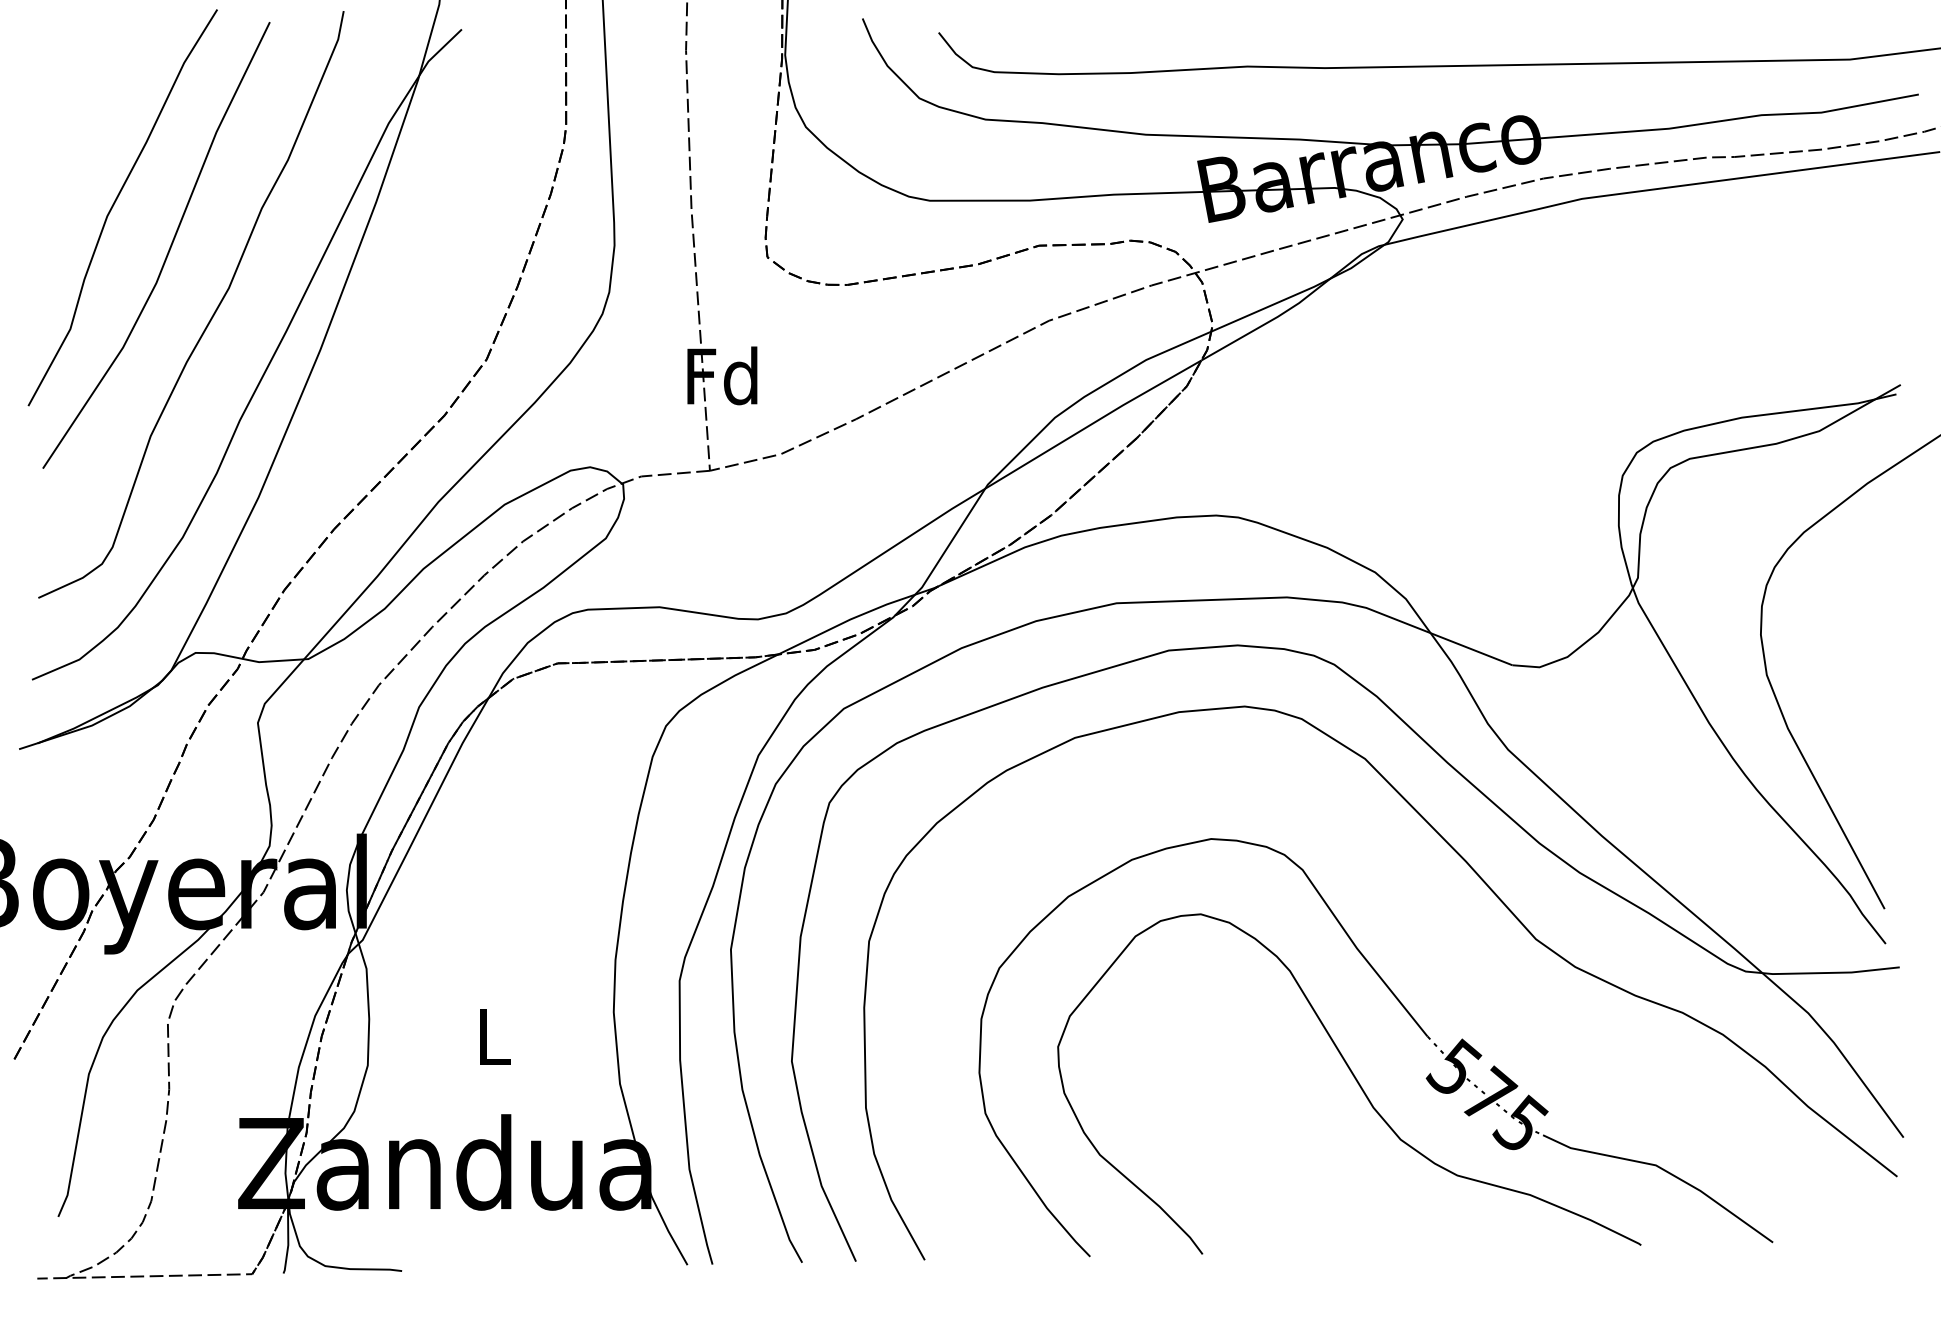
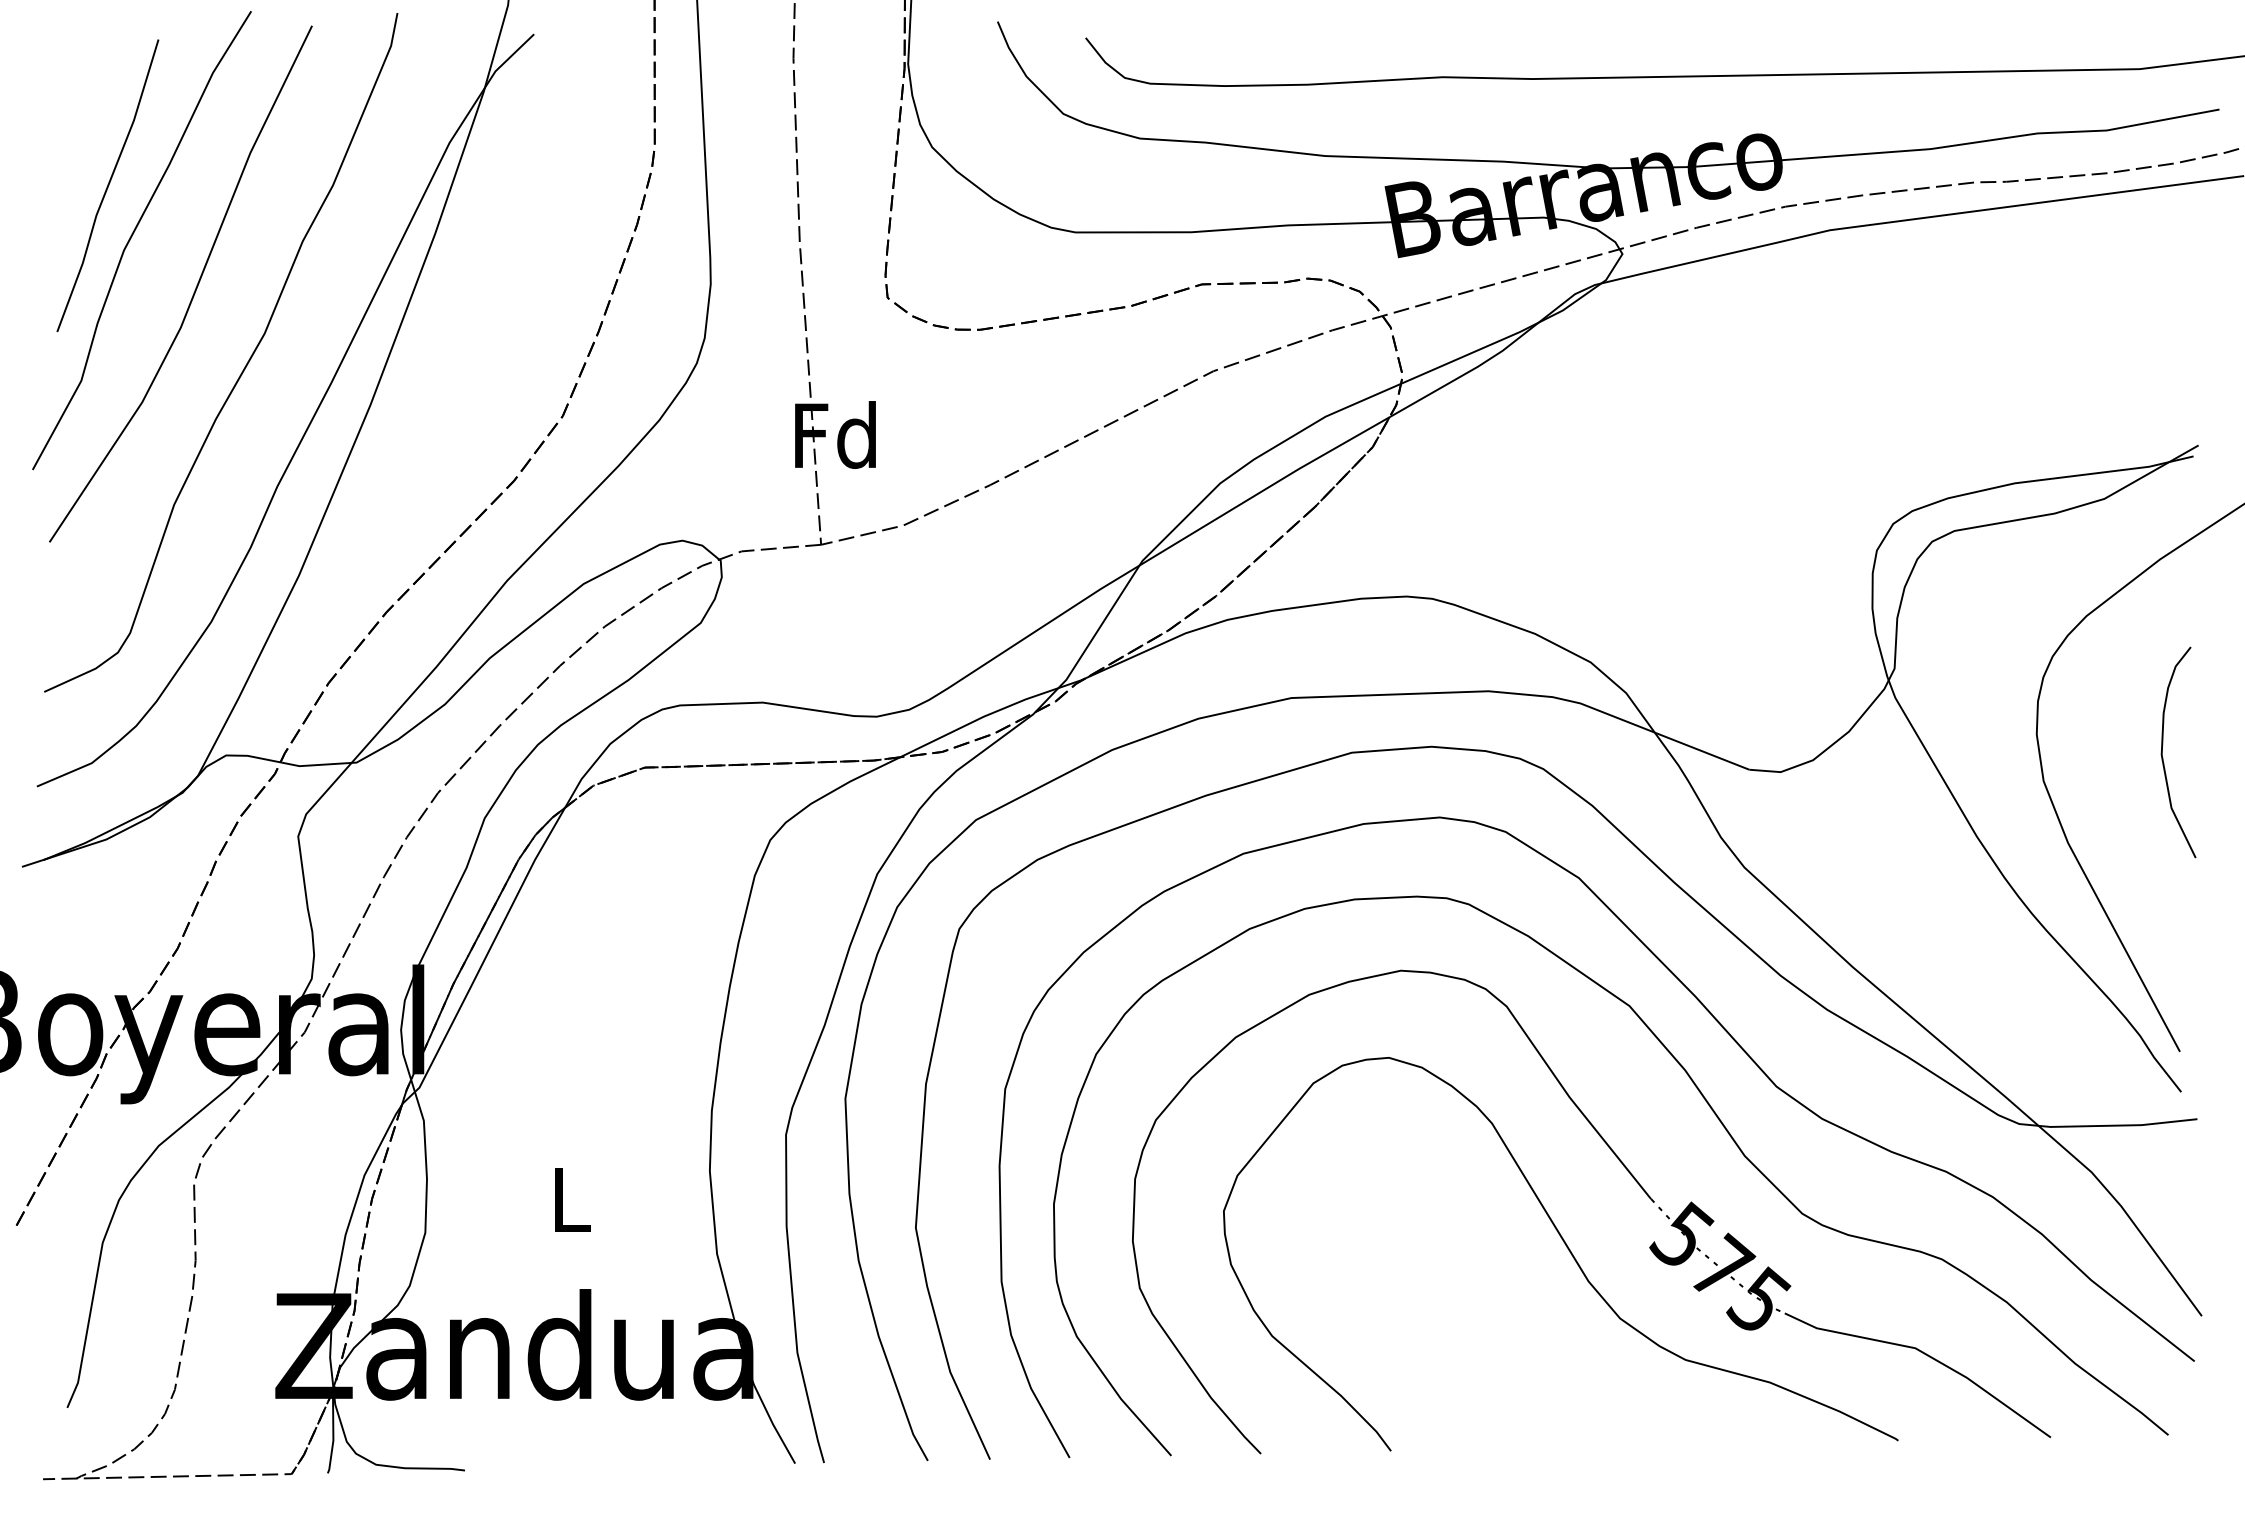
line: (93, 160) -> (107, 185), added
curve: (1870, 654) -> (2163, 757), added
curve: (1477, 957) -> (1709, 1107), added

